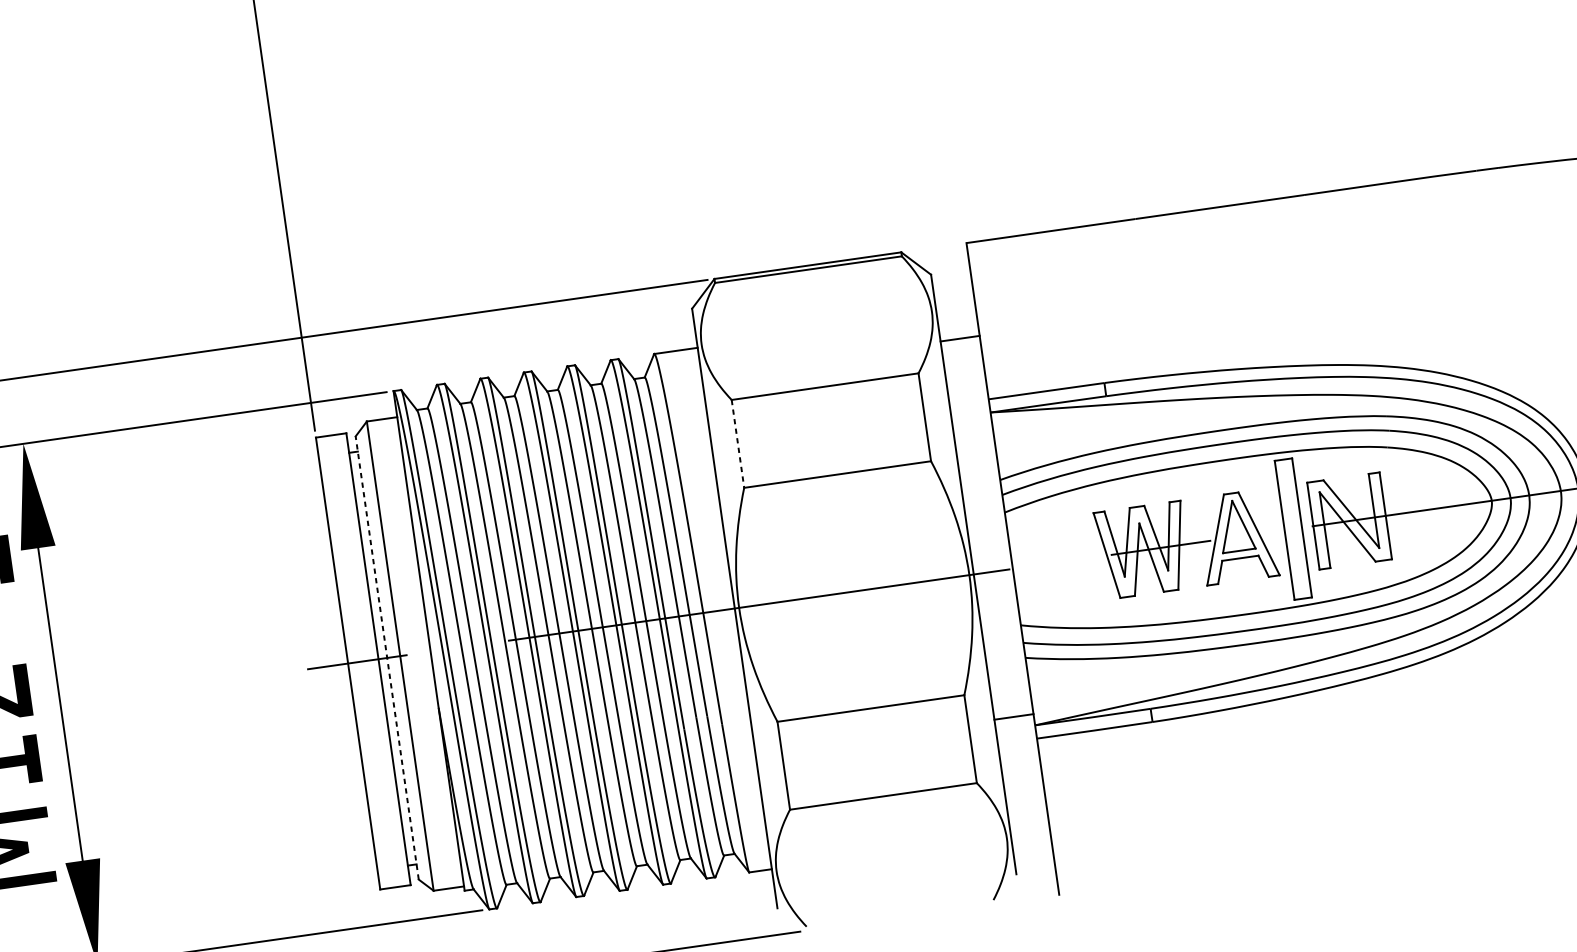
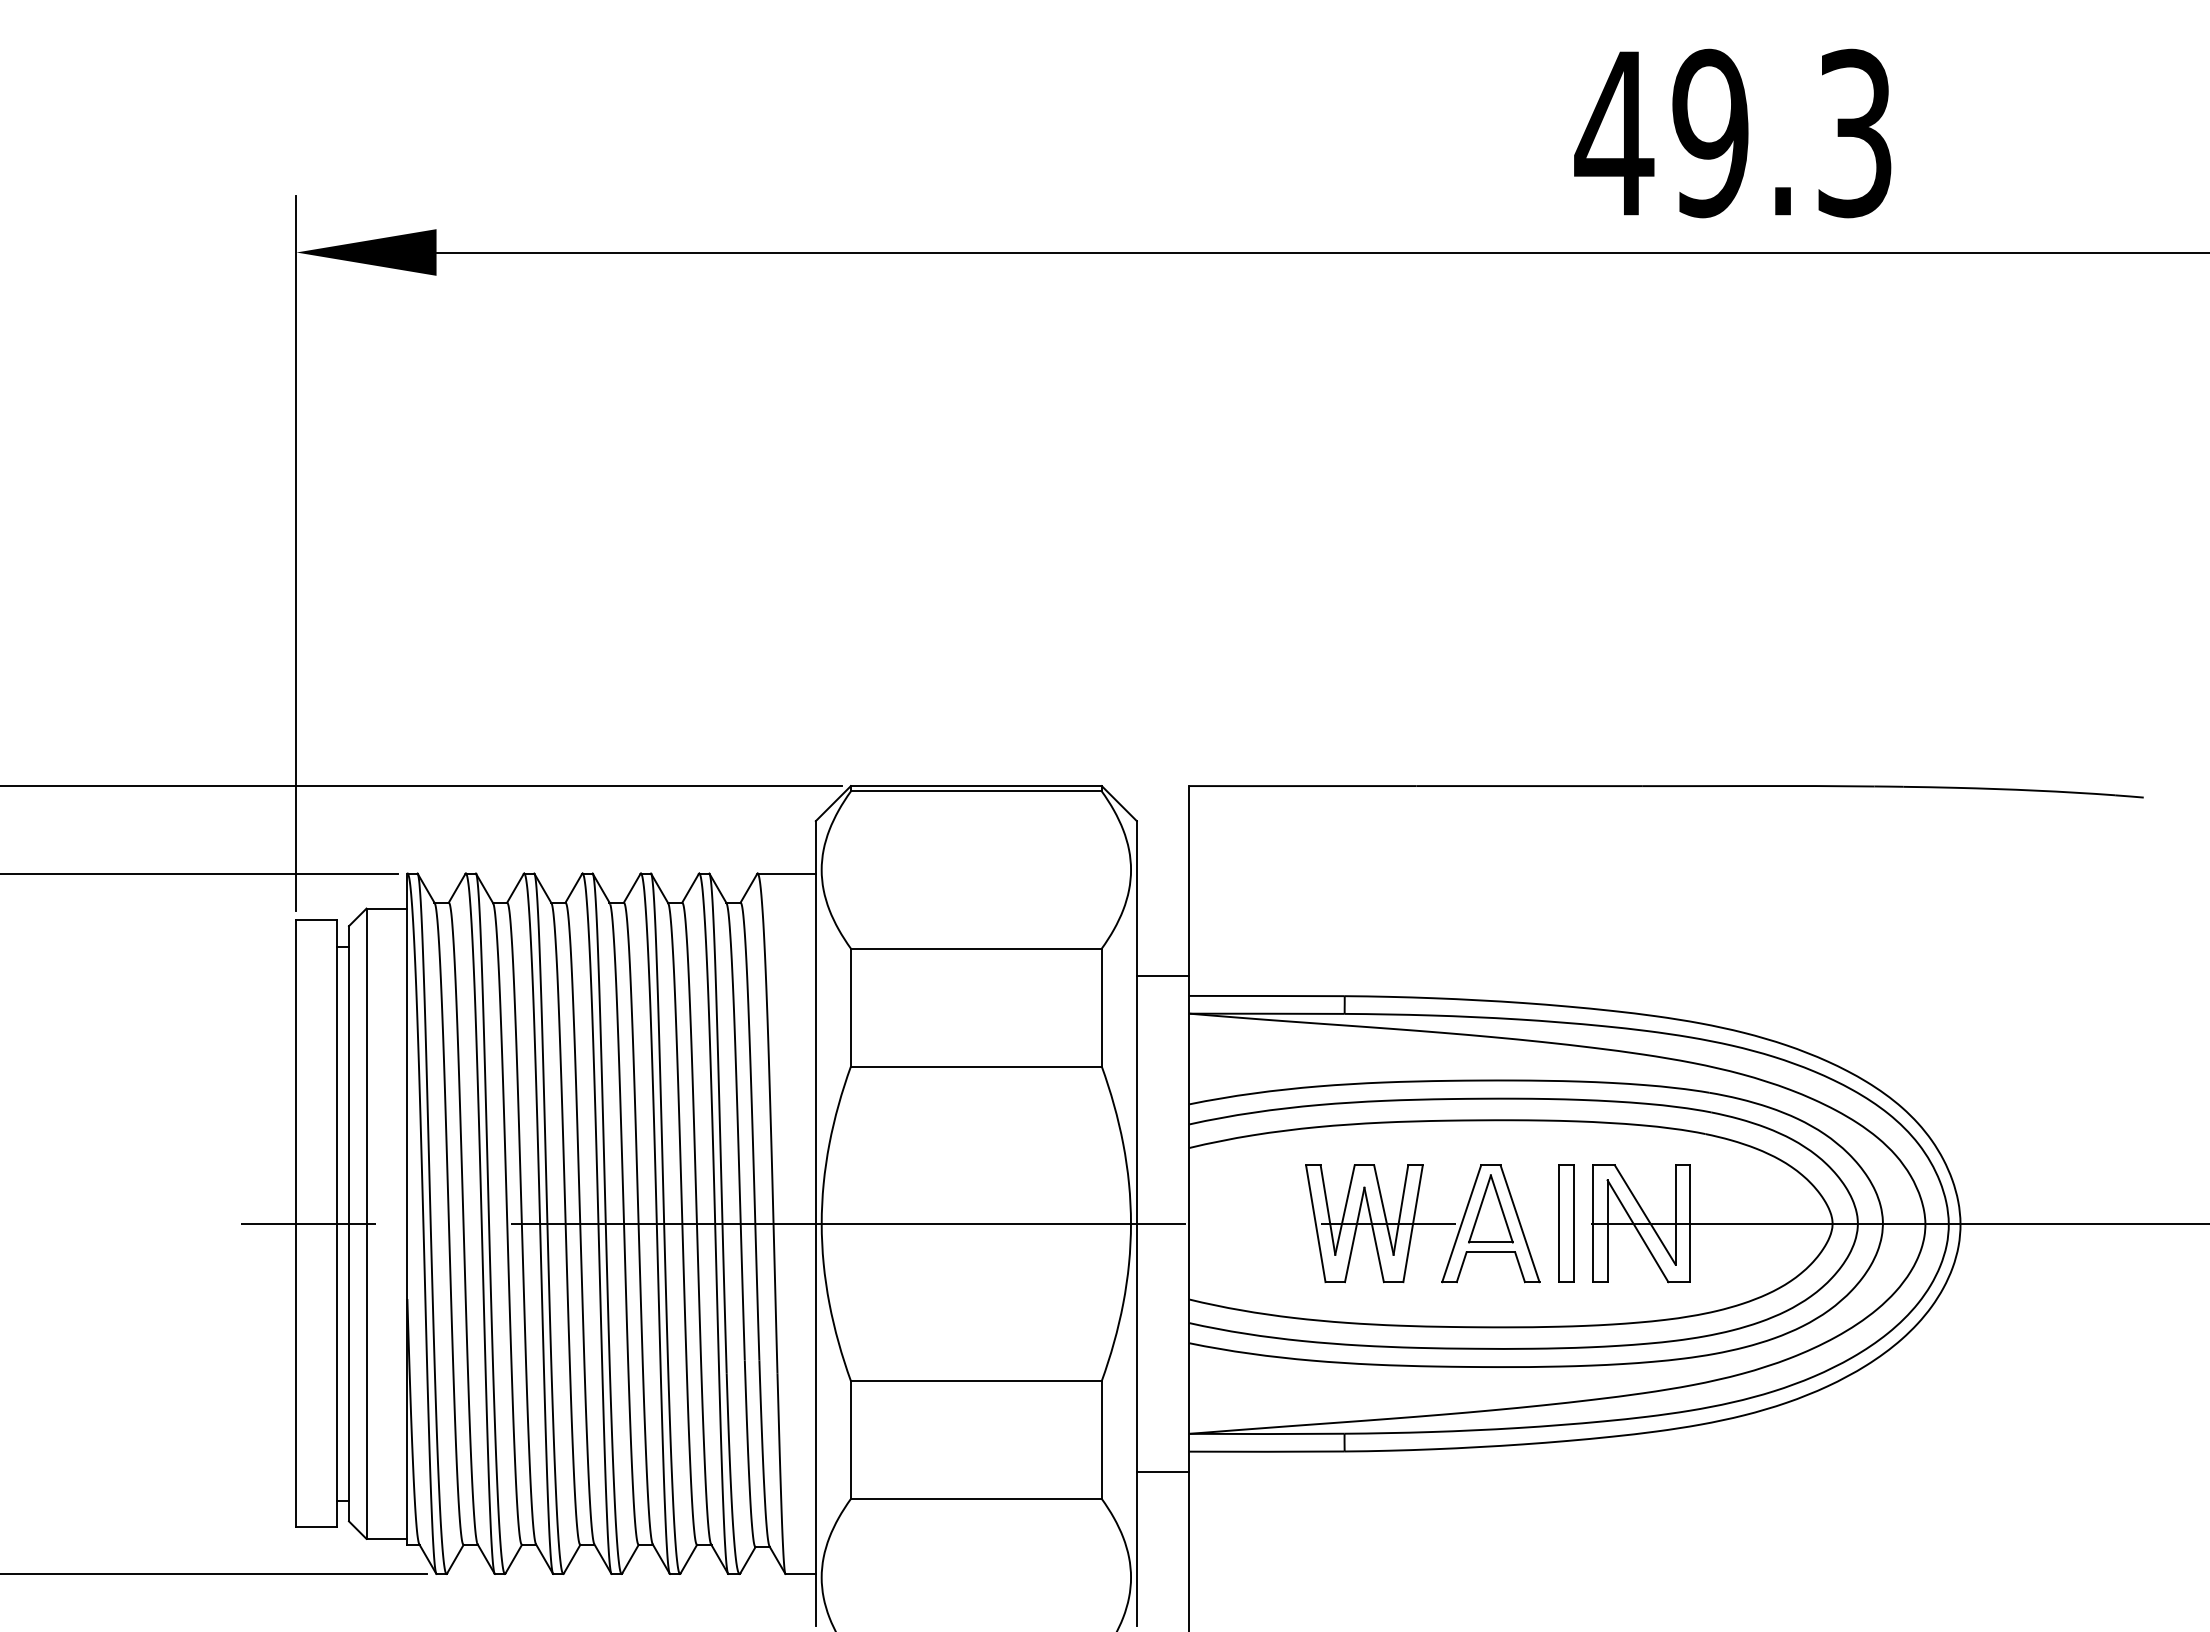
line: (959, 338) -> (1162, 975), moved
line: (737, 444) -> (850, 1008), dashed -> solid
part: (1293, 528) -> (1566, 1223), size x0.62
line: (387, 657) -> (349, 1223), dashed -> solid
line: (1013, 716) -> (1162, 1471), moved

